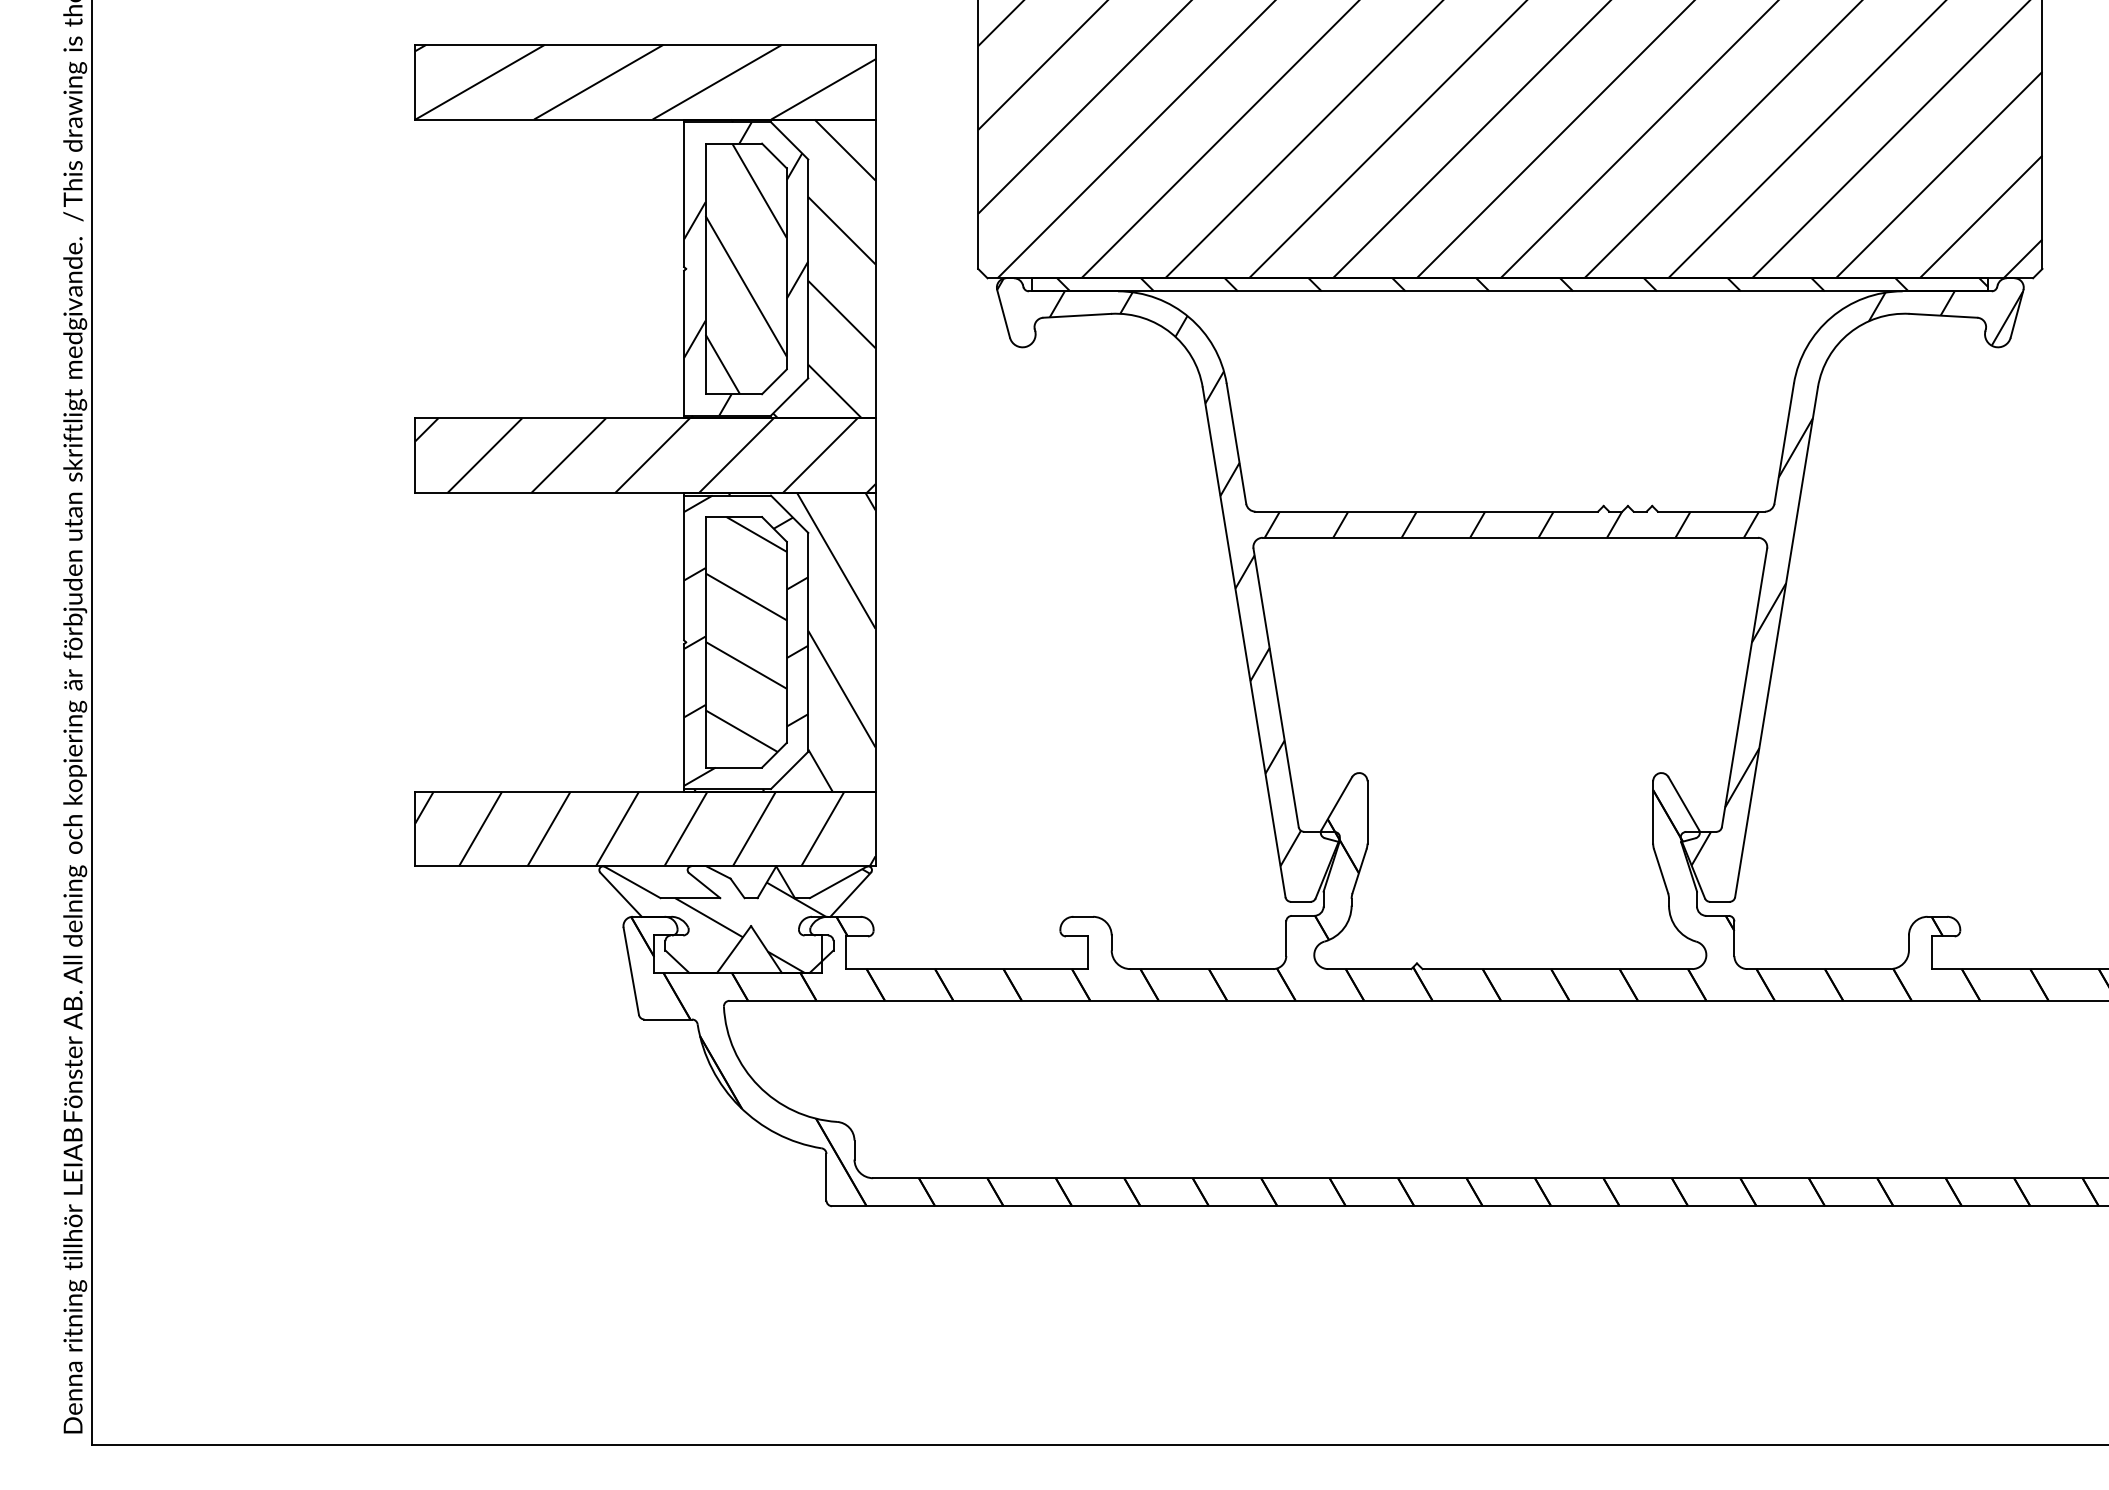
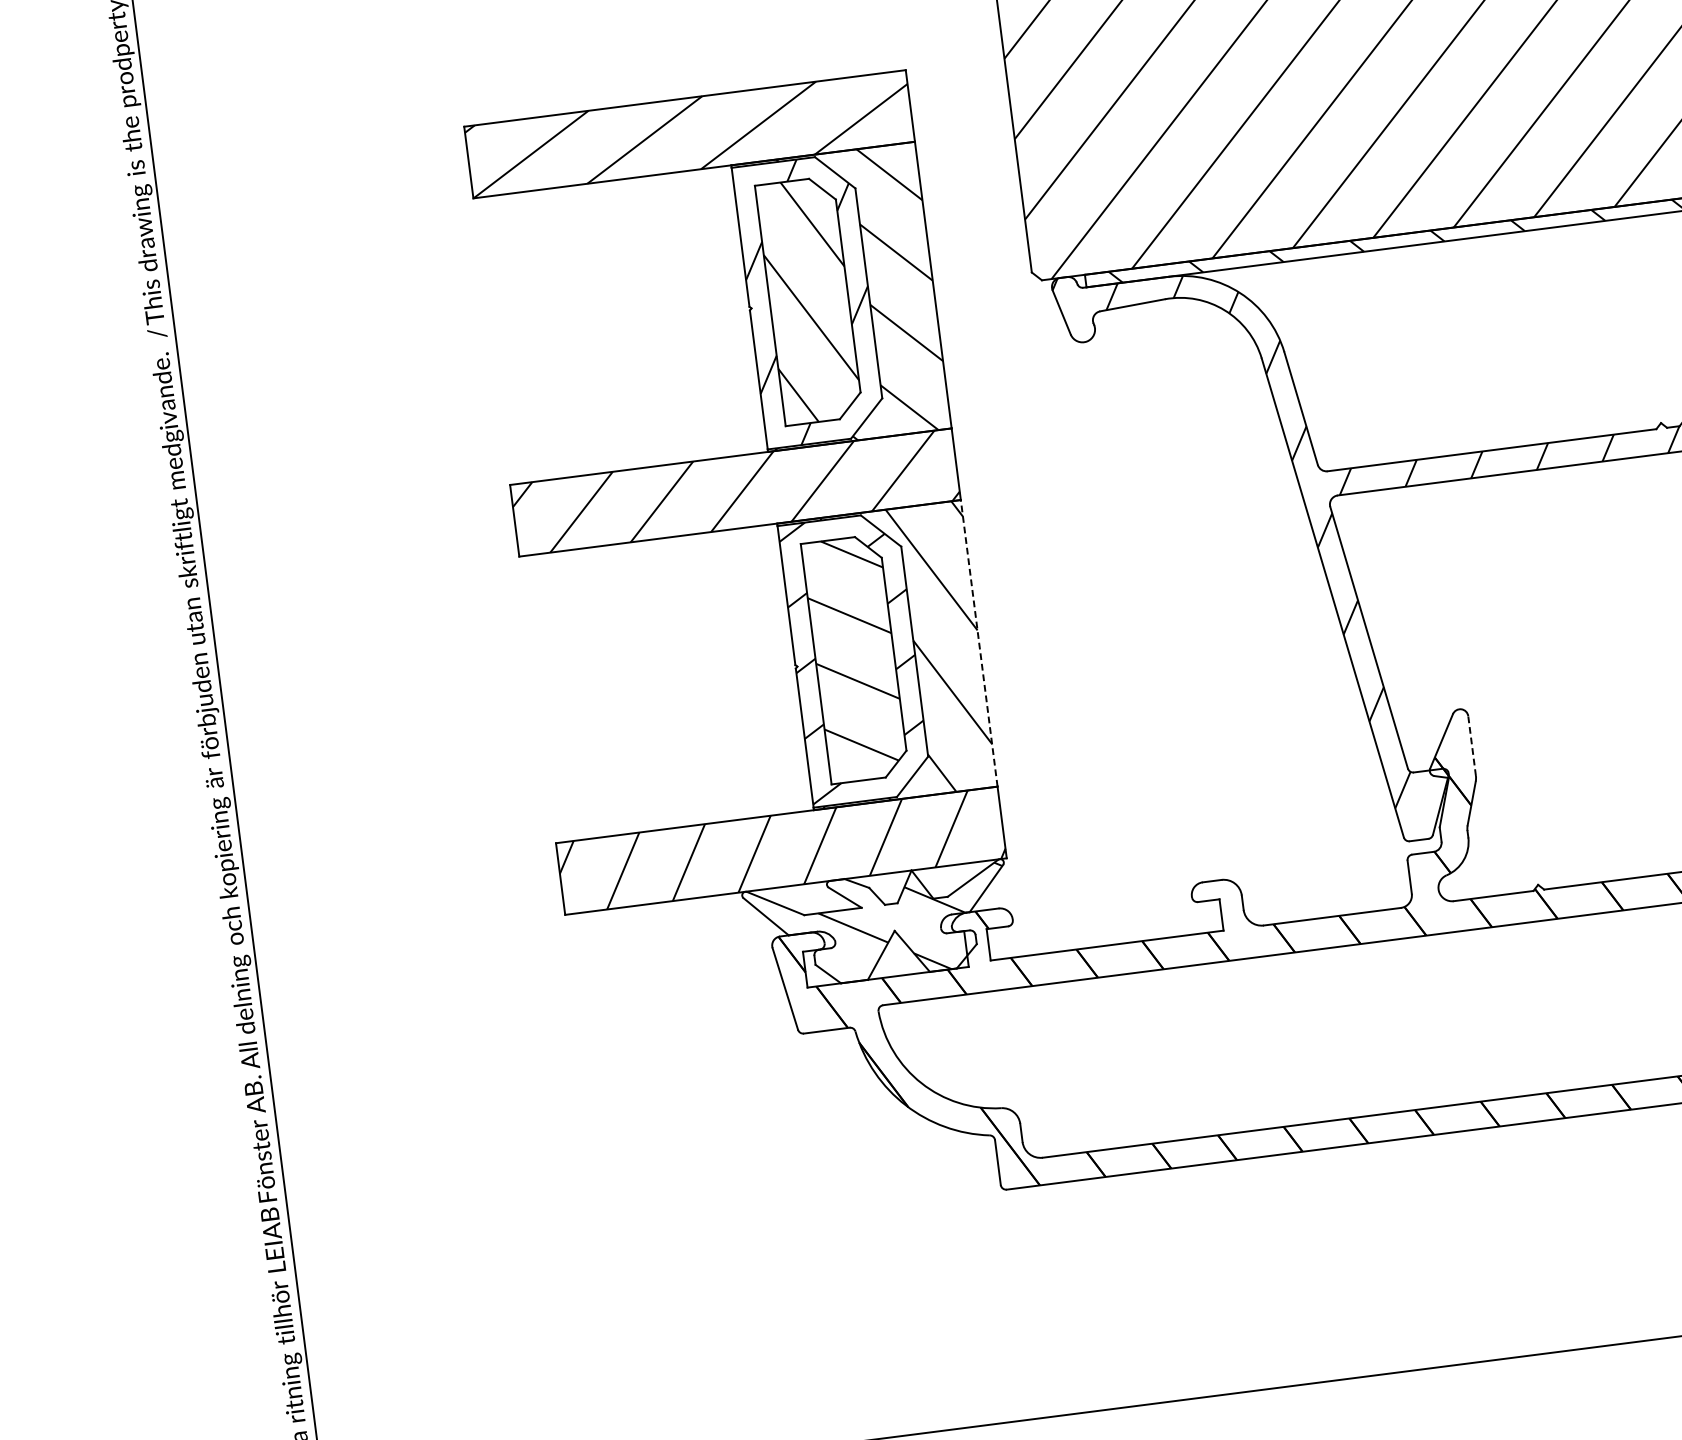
line: (875, 641) -> (979, 642), solid -> dashed
line: (1367, 811) -> (1471, 745), solid -> dashed

